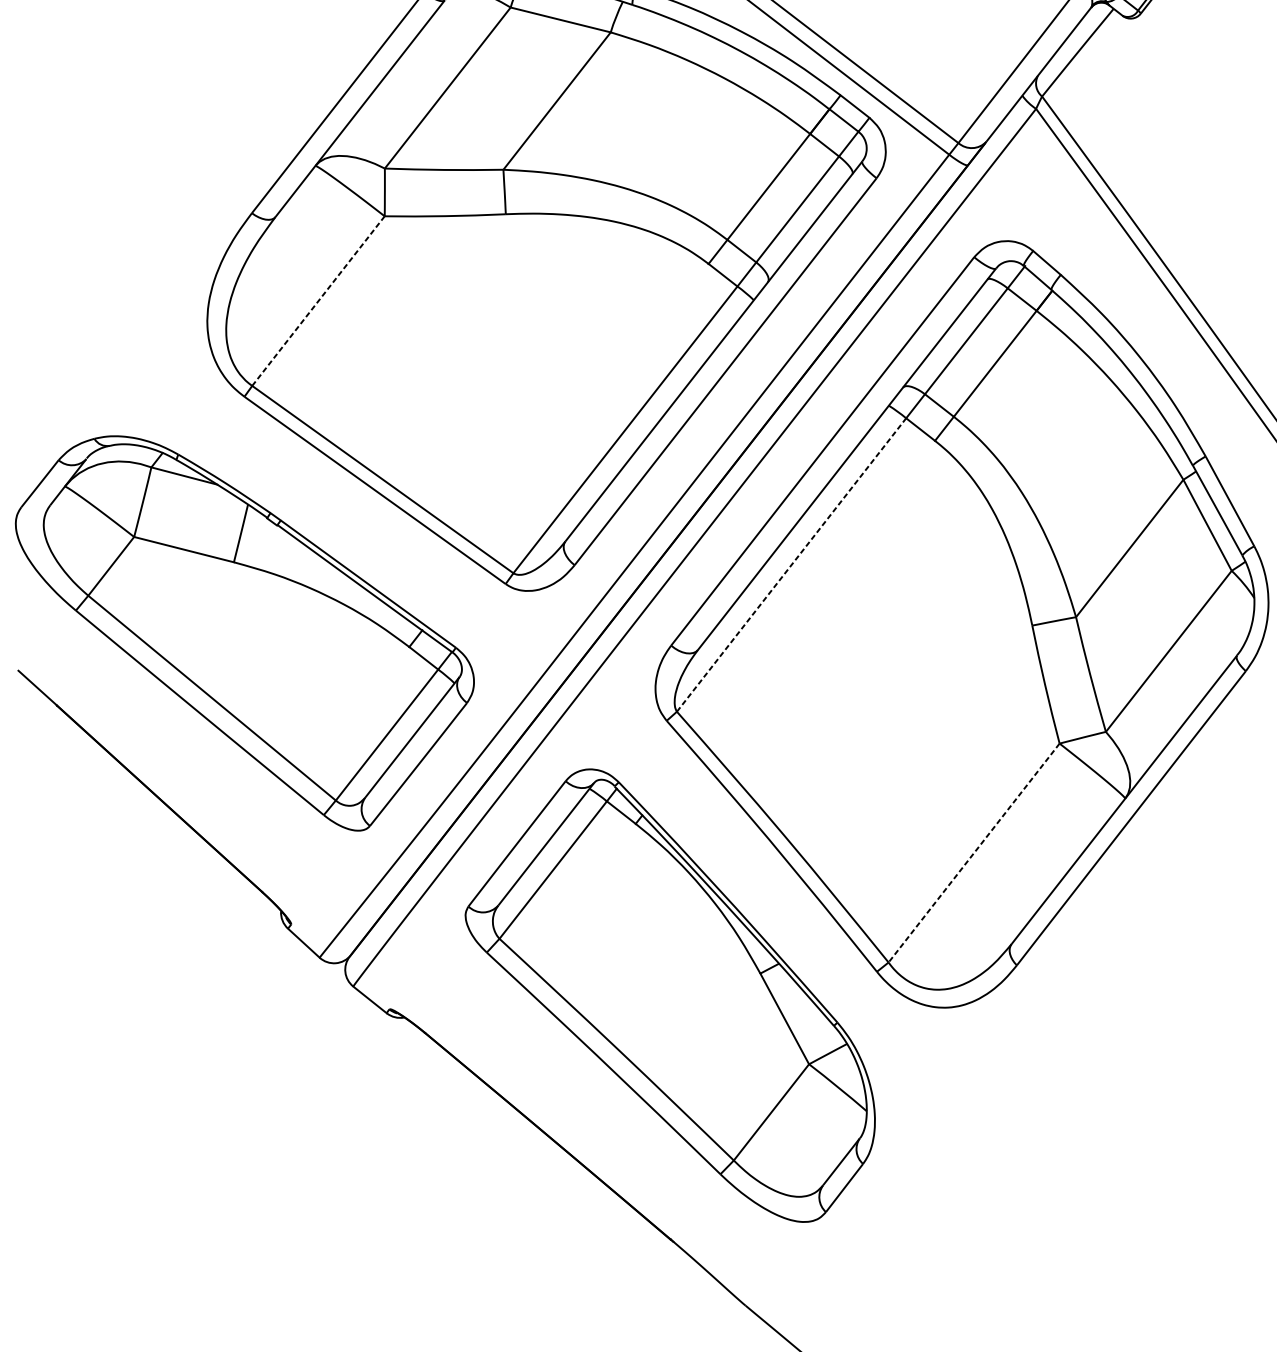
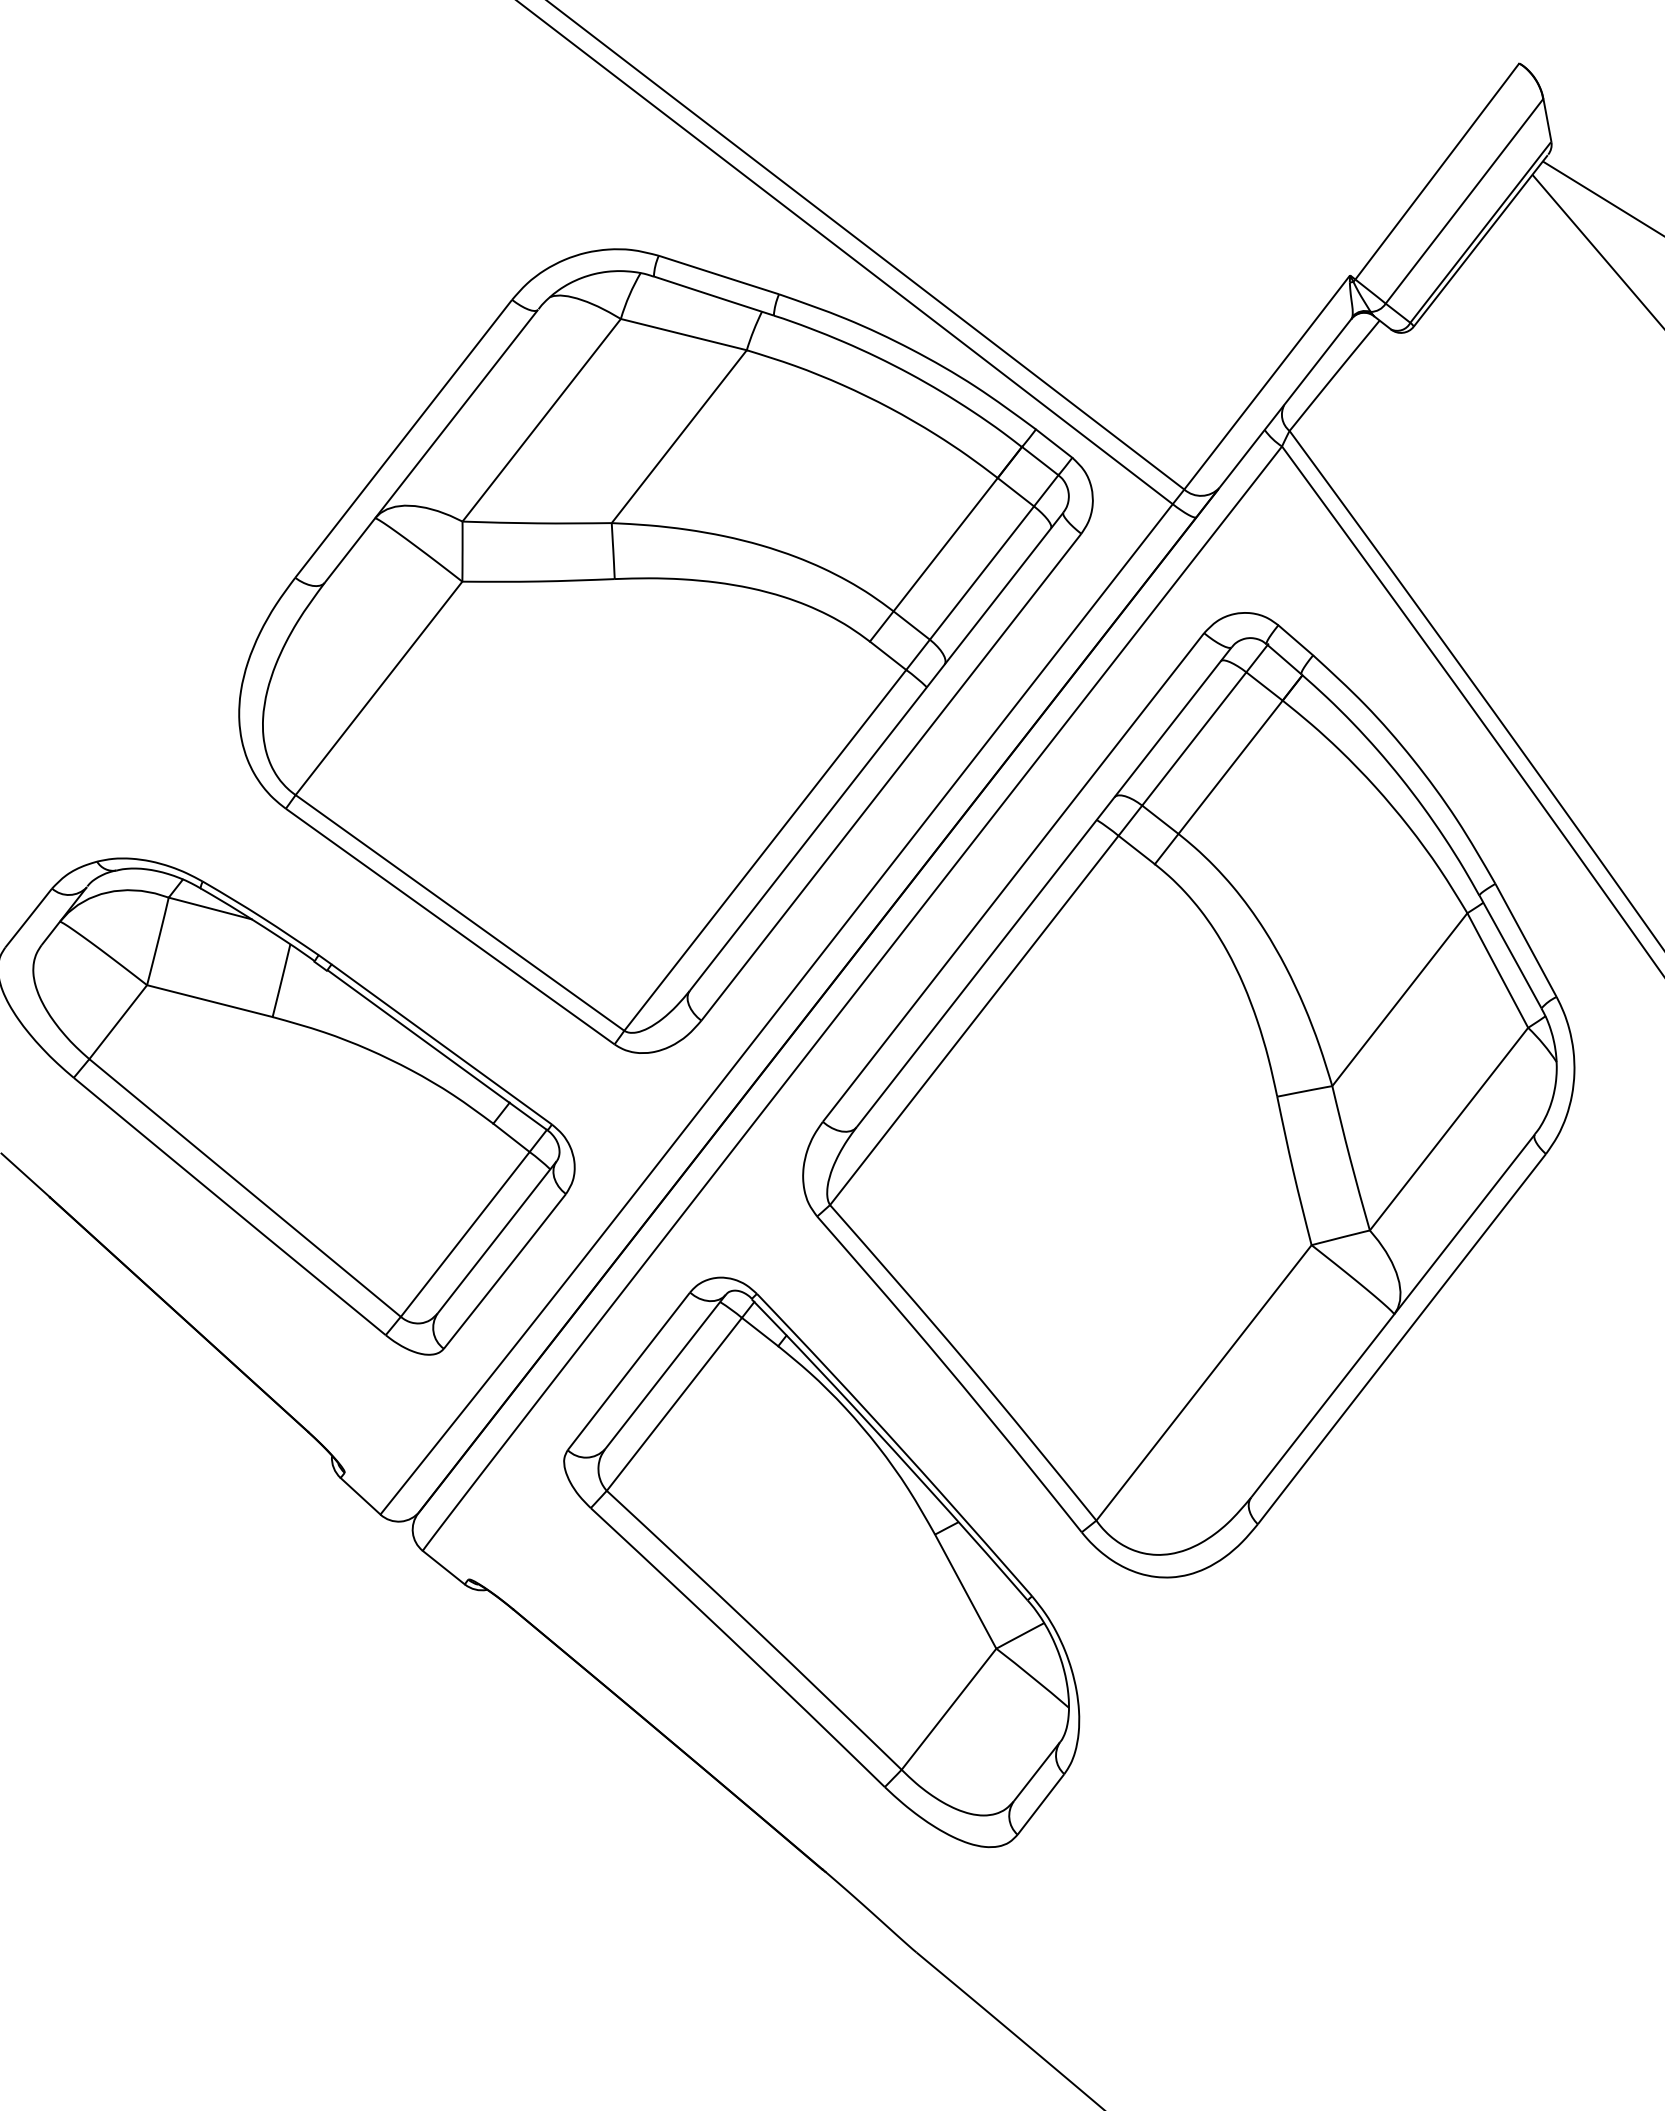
line: (318, 301) -> (379, 688), dashed -> solid
line: (791, 565) -> (974, 1020), dashed -> solid
line: (974, 852) -> (1204, 1382), dashed -> solid

